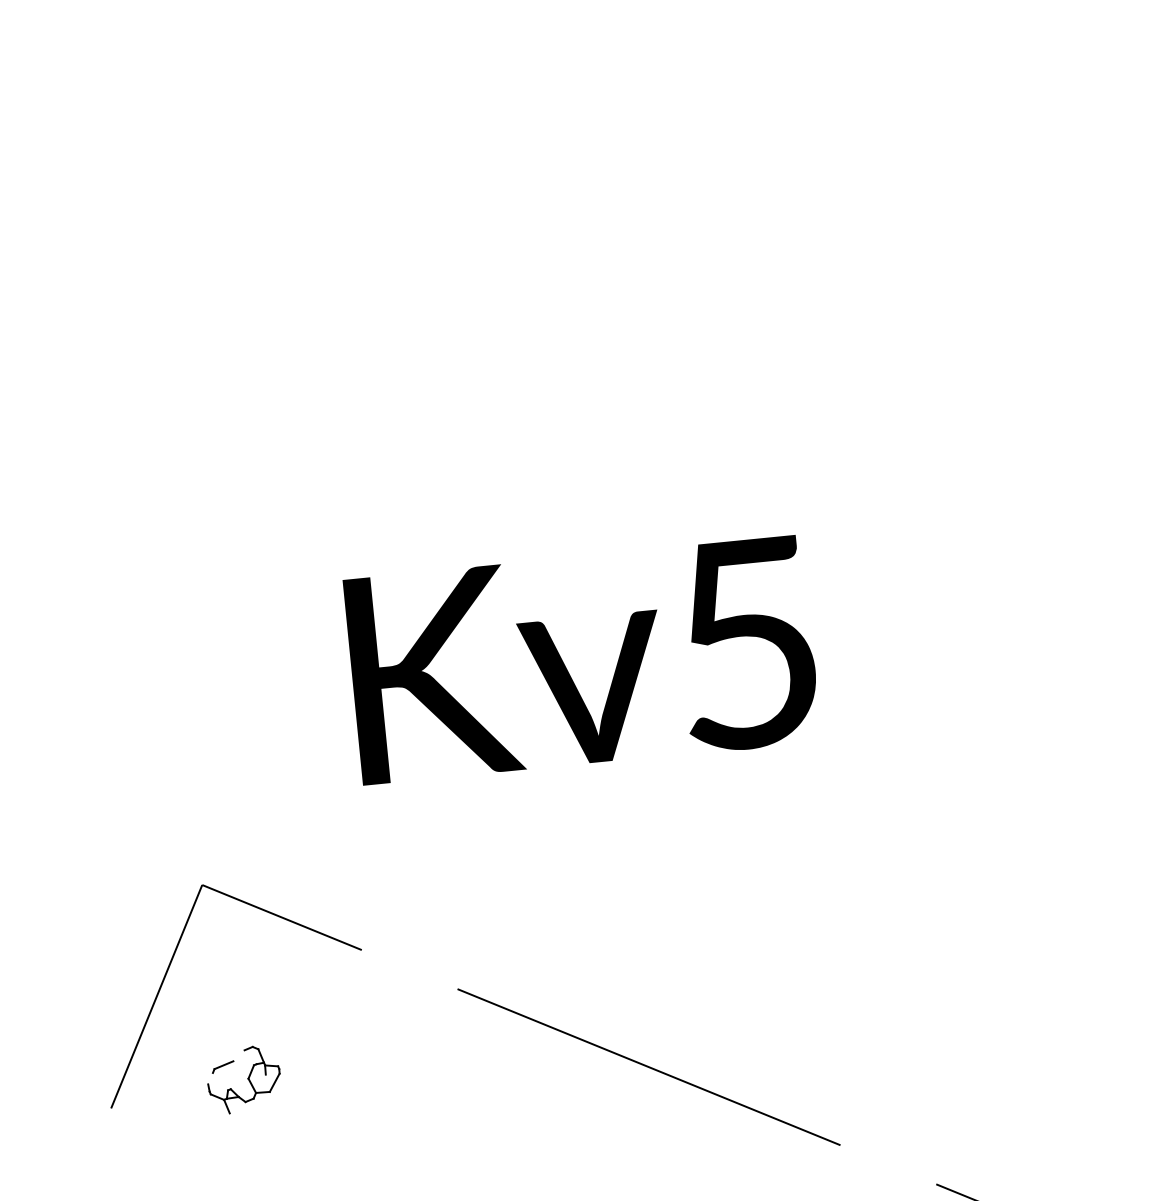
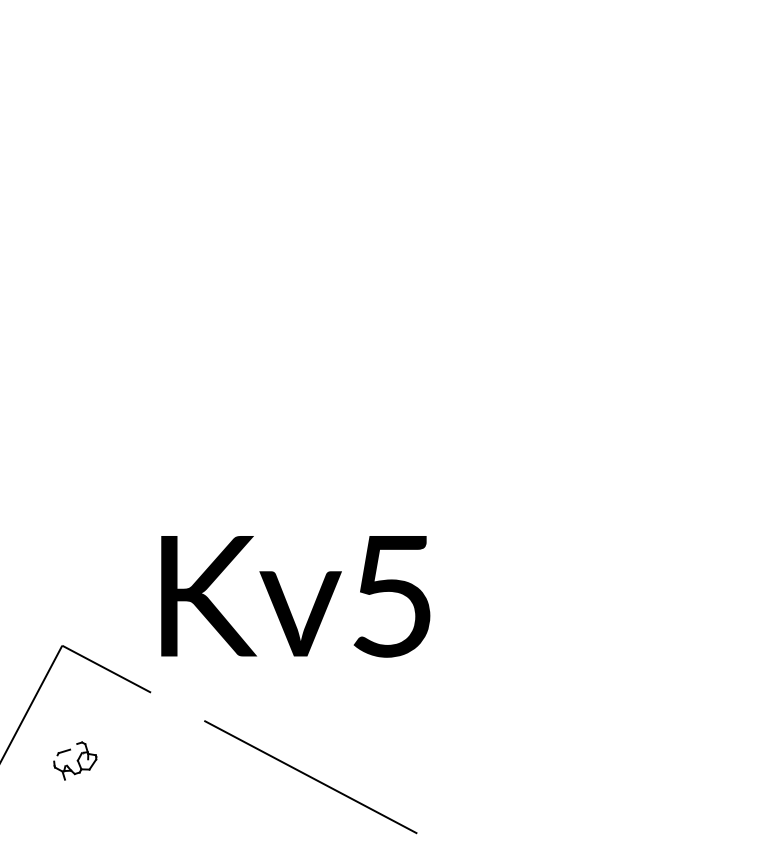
text: (582, 660) -> (295, 596), moved

